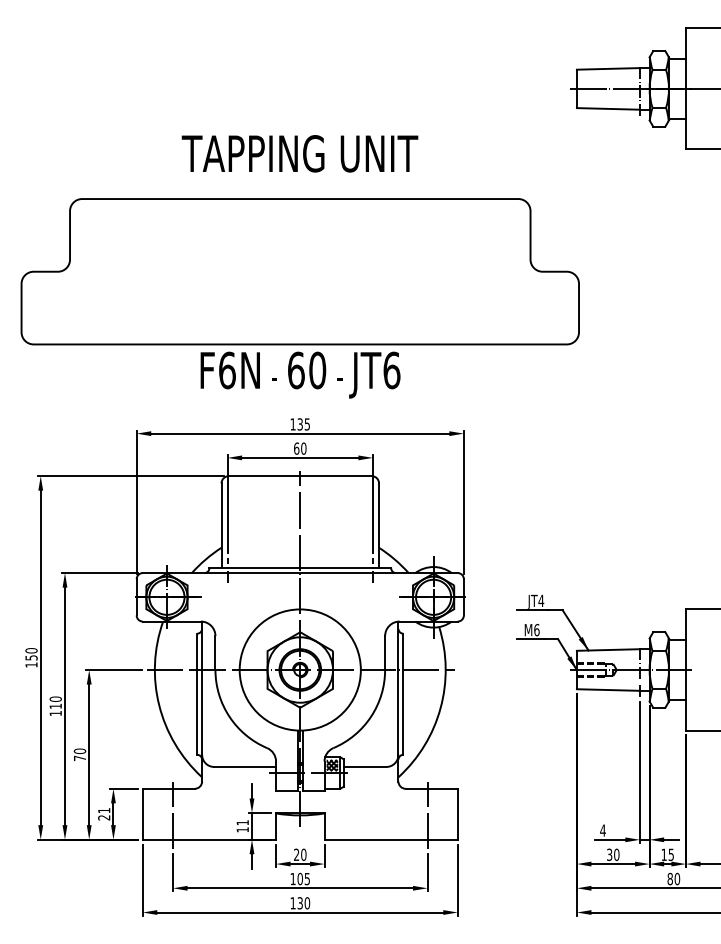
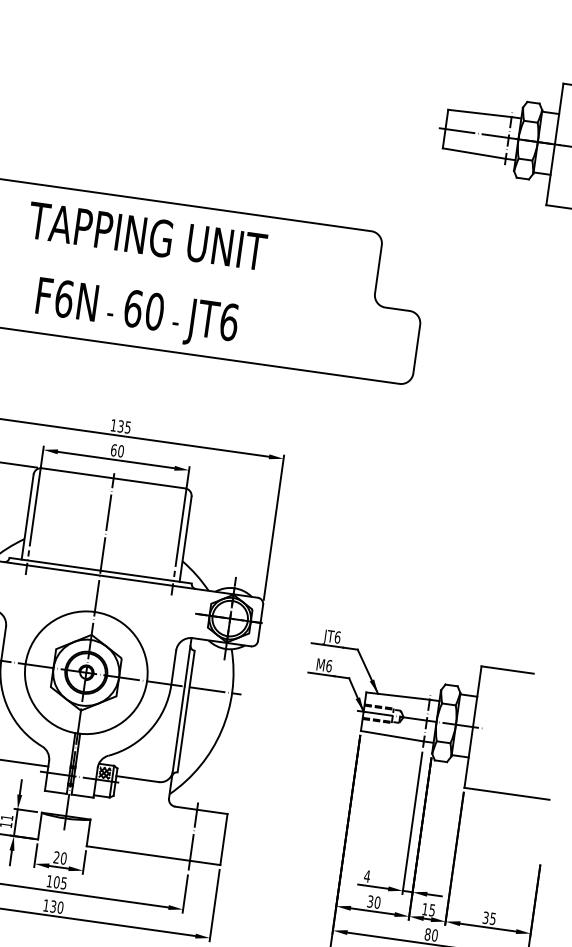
text: (299, 153) -> (146, 235), moved
text: (300, 374) -> (137, 313), moved
text: (541, 600) -> (337, 637), JT4 -> JT6

